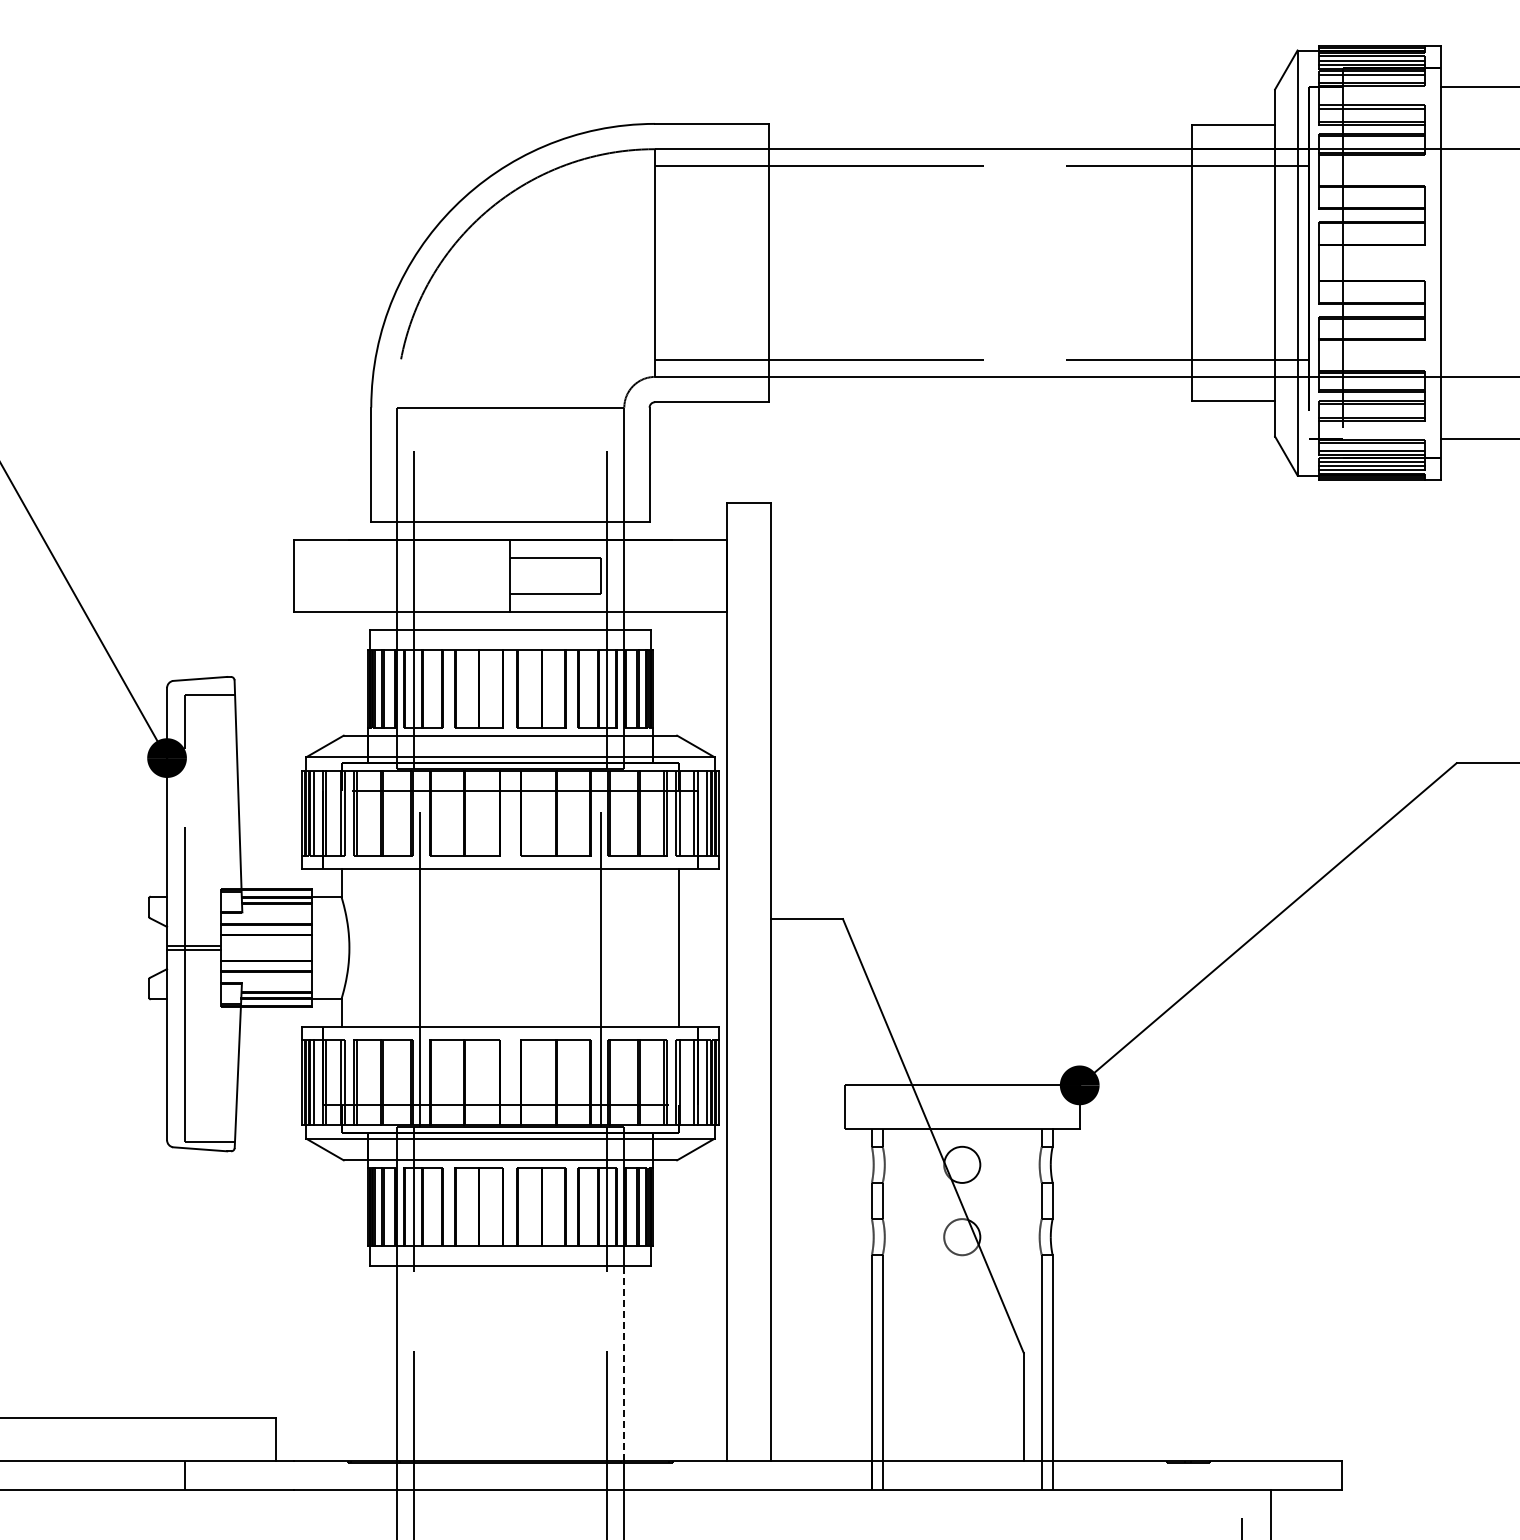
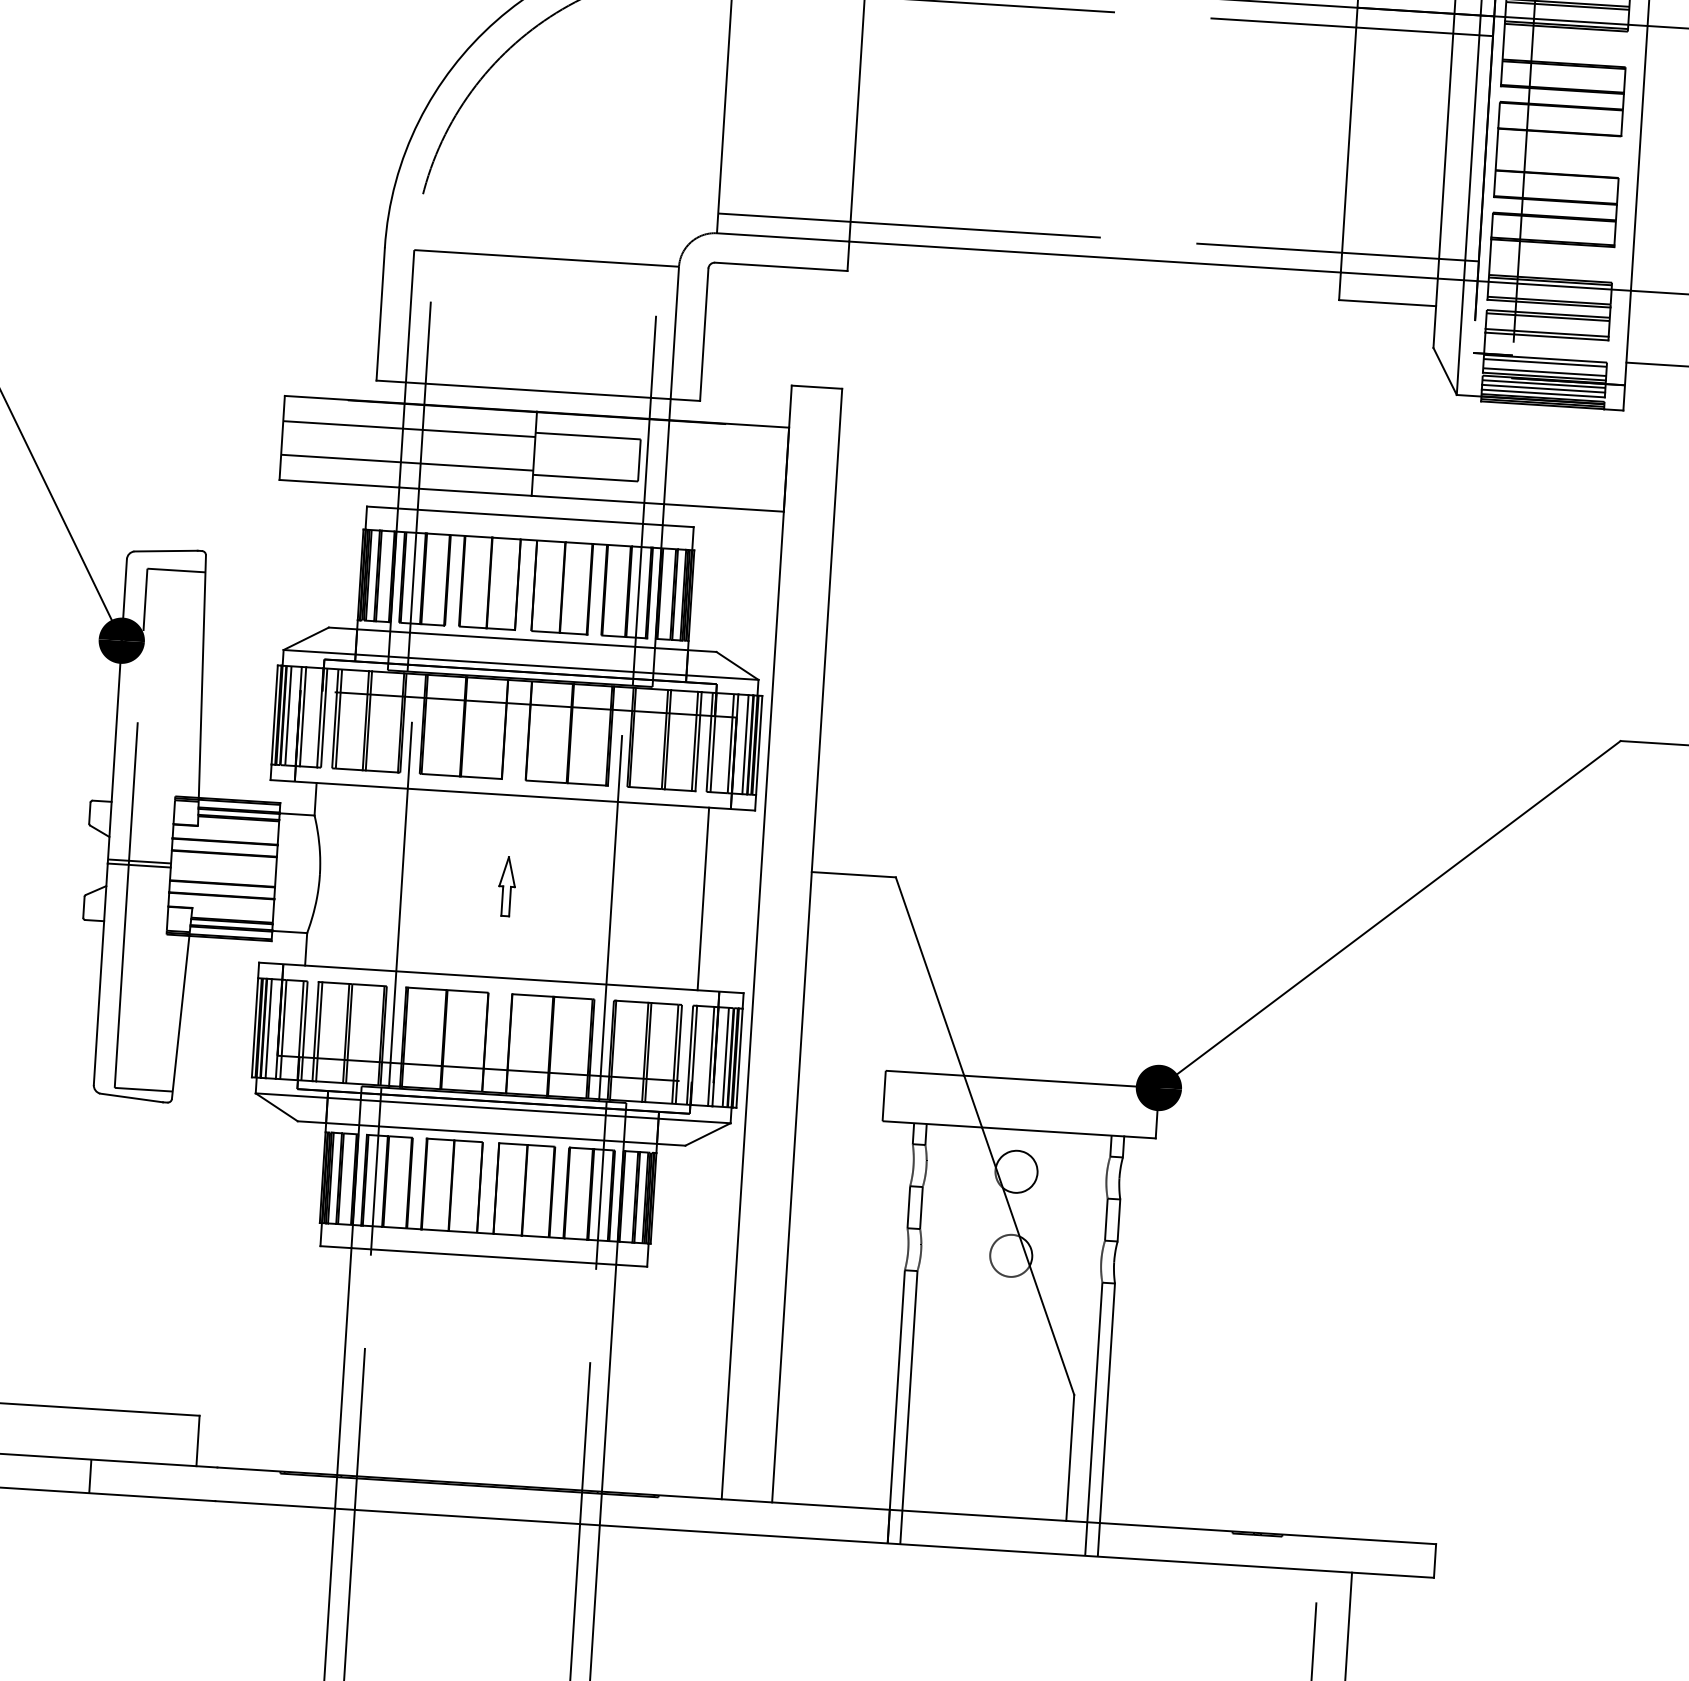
line: (401, 561) -> (408, 429), added
line: (401, 590) -> (406, 463), added
part: (510, 947) -> (507, 886), added
line: (624, 1363) -> (609, 1378), dashed -> solid

